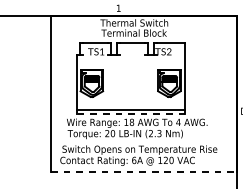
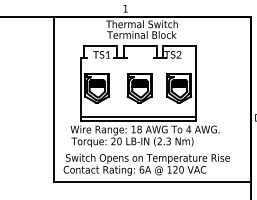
part: (131, 83) -> (139, 88), added
line: (130, 114) -> (138, 121), dashed -> solid
line: (144, 171) -> (152, 181), dashed -> solid

